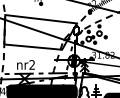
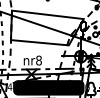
text: (32, 64) -> (39, 60), nr2 -> nr8

